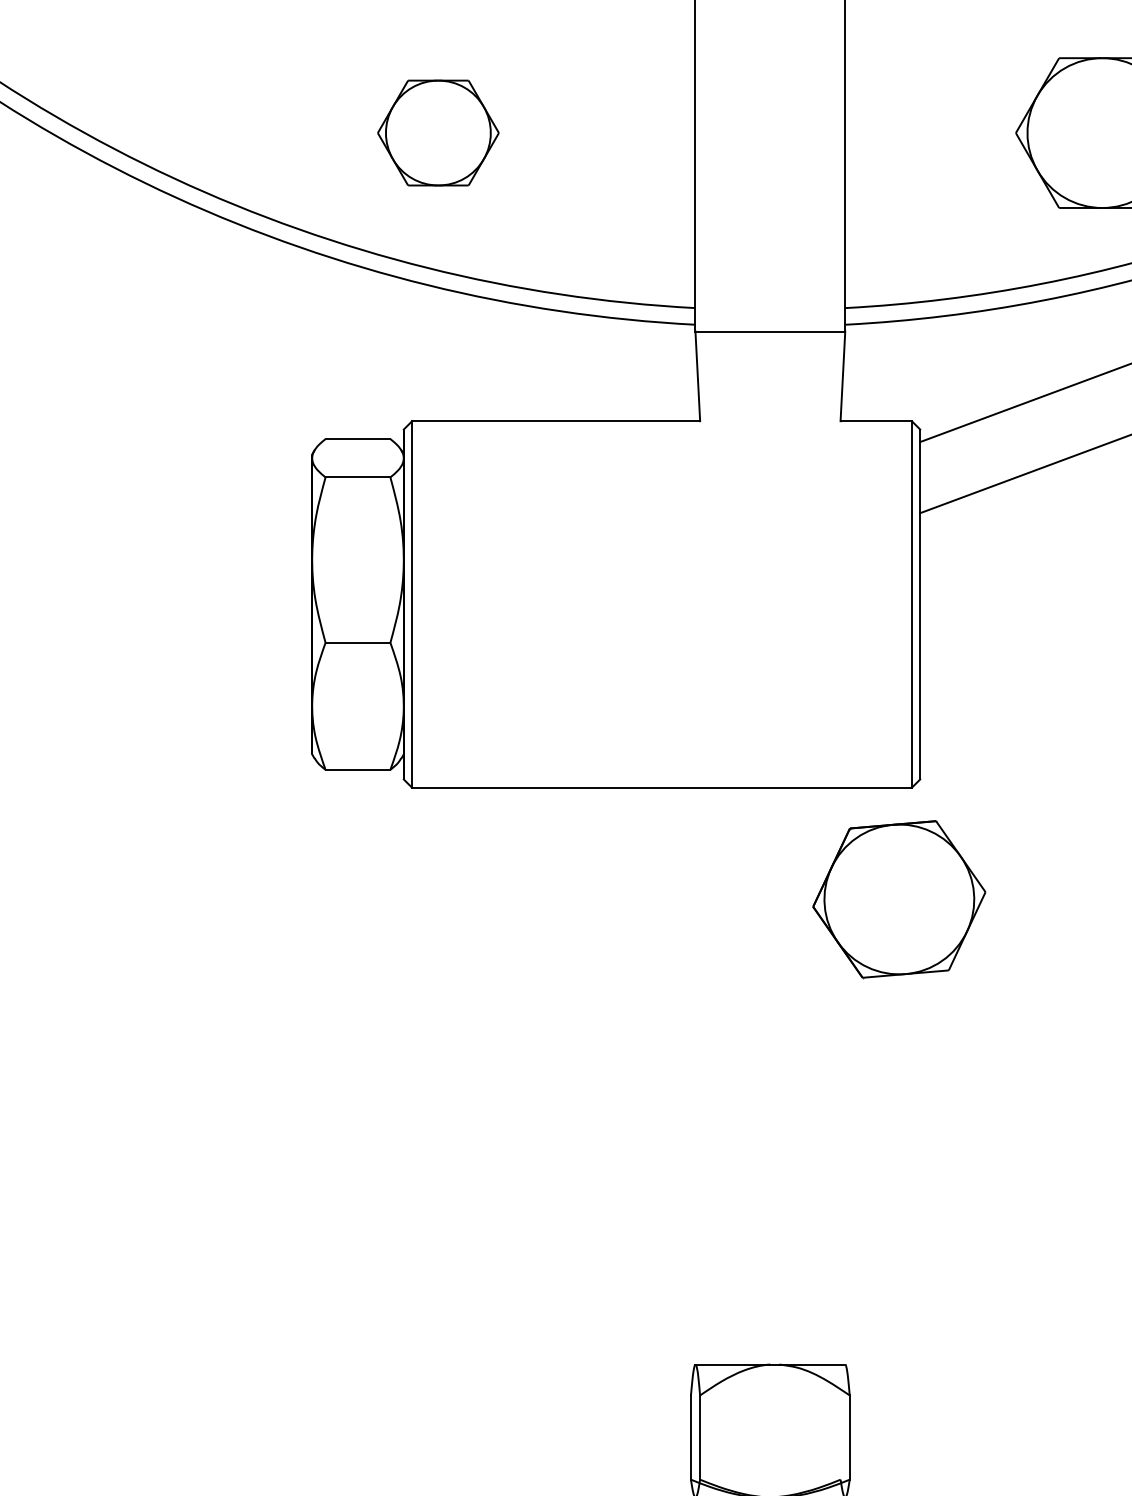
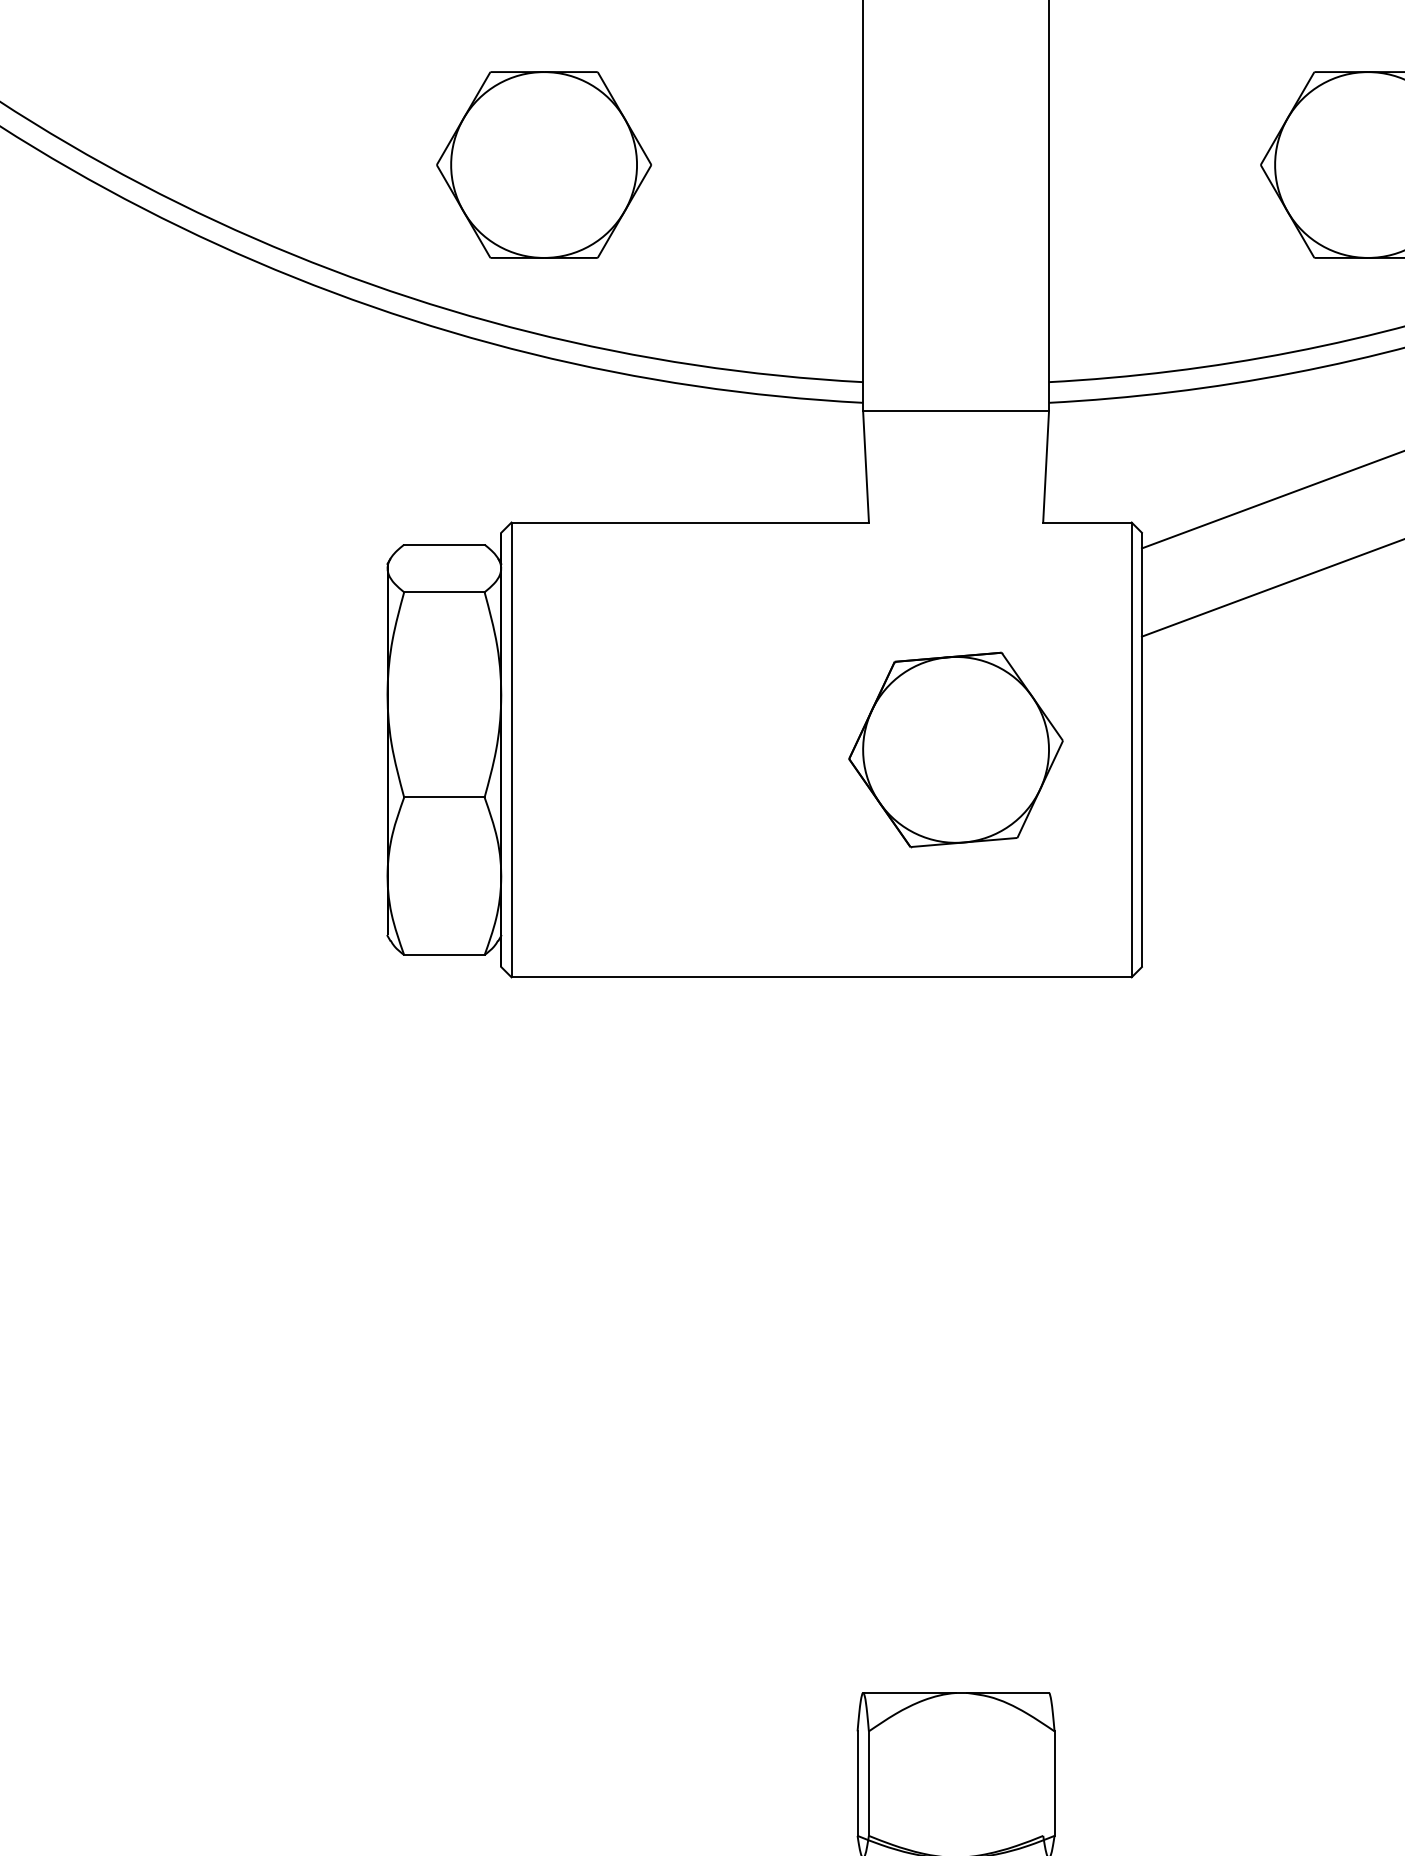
part: (438, 132) -> (544, 164), size x1.43
part: (899, 899) -> (956, 749), moved

